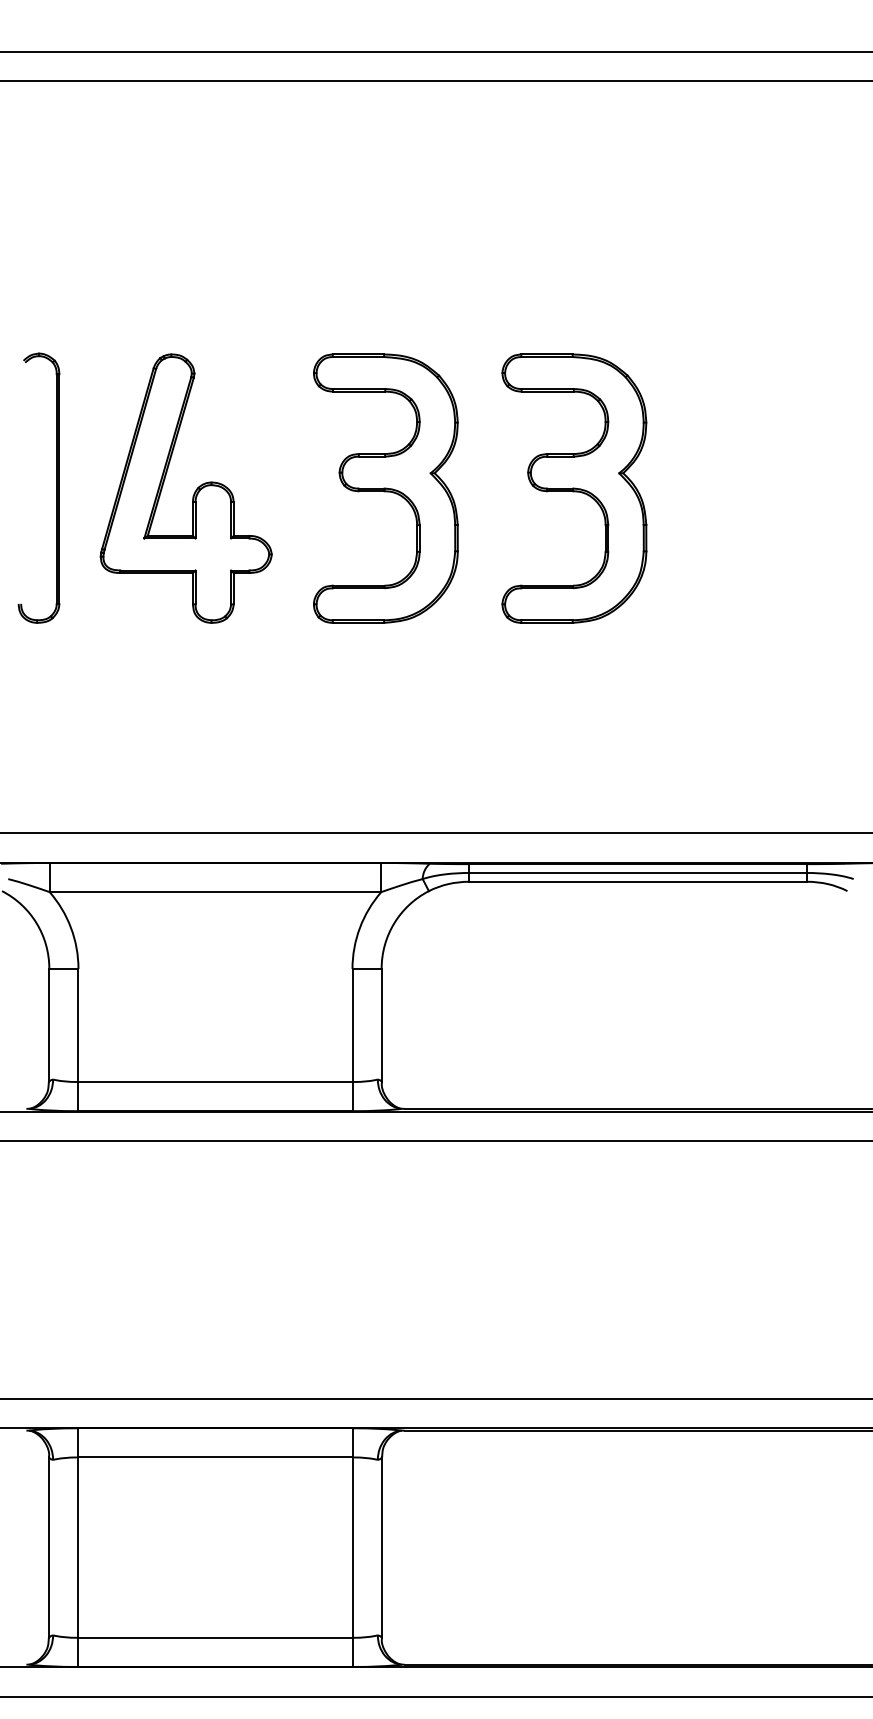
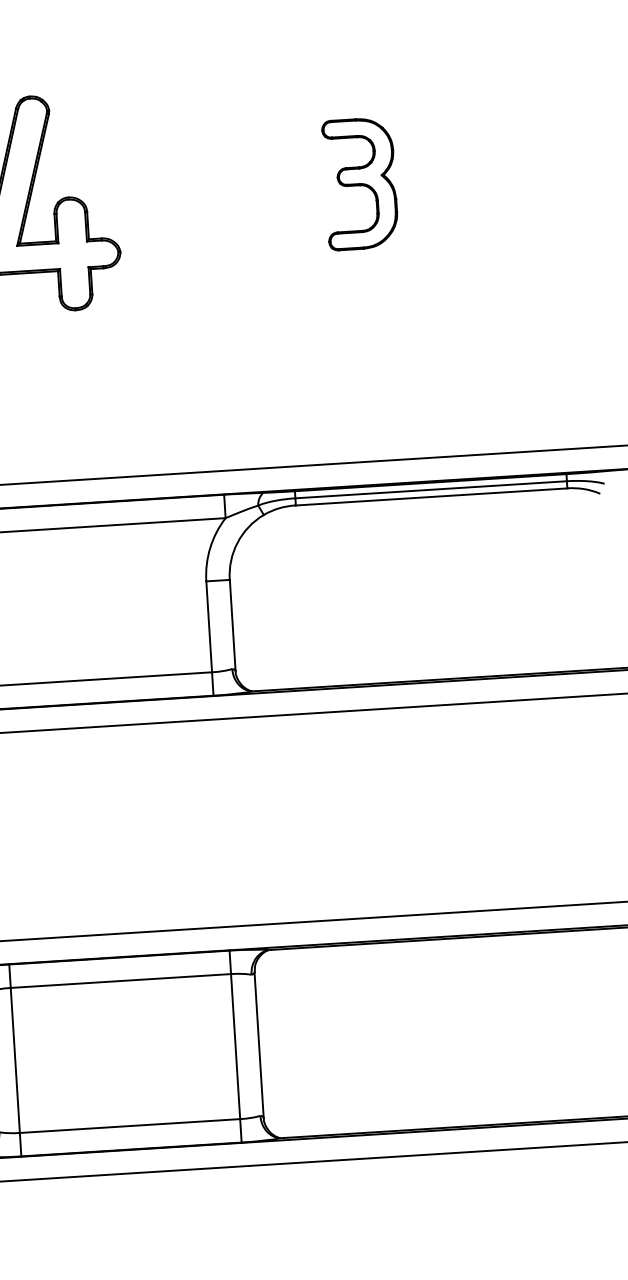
part: (385, 488) -> (208, 193), removed
part: (574, 488) -> (360, 183), size x0.6

